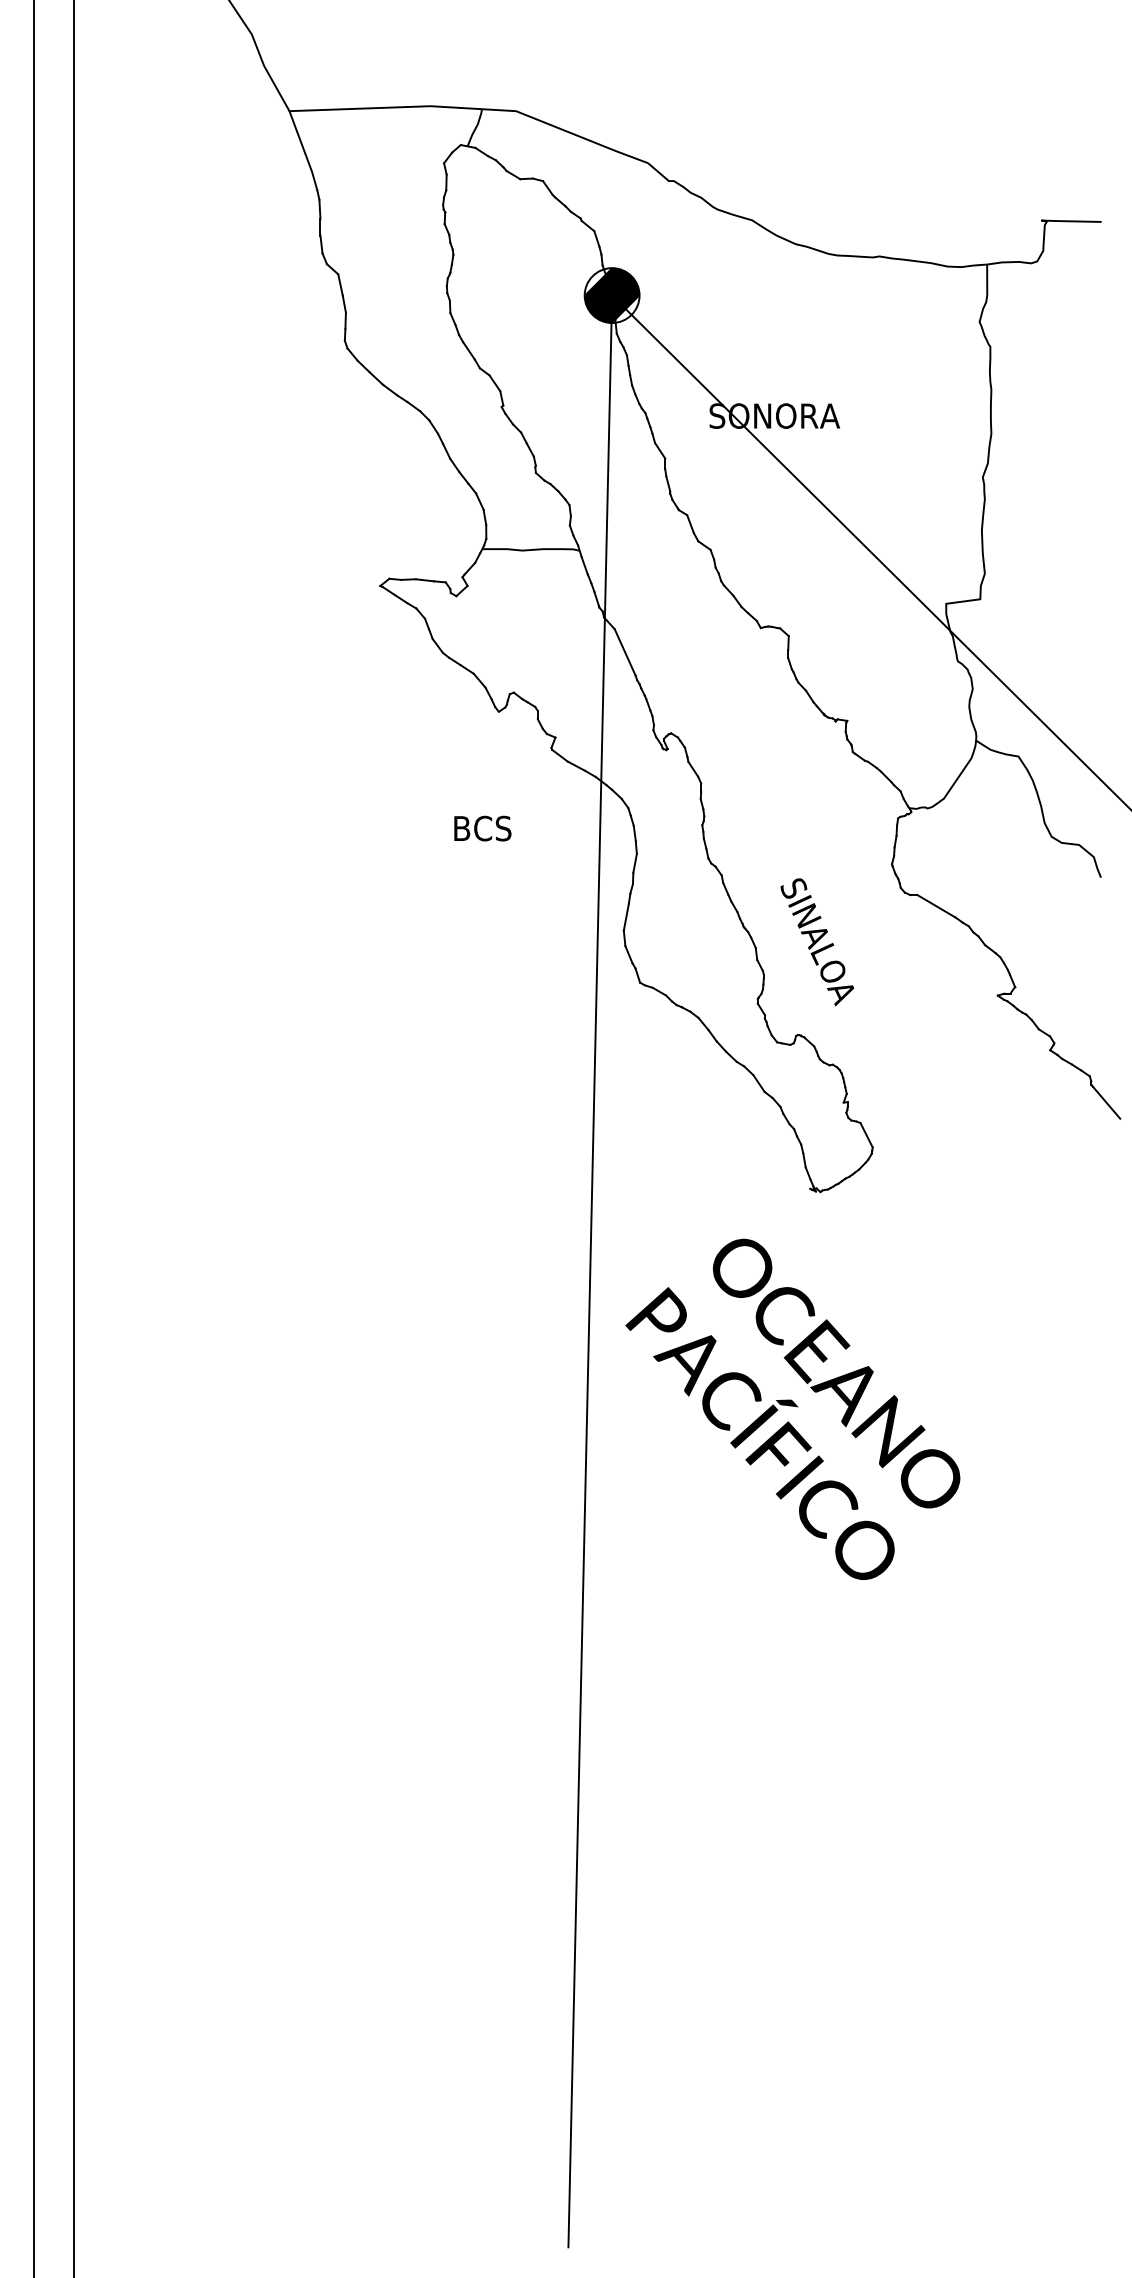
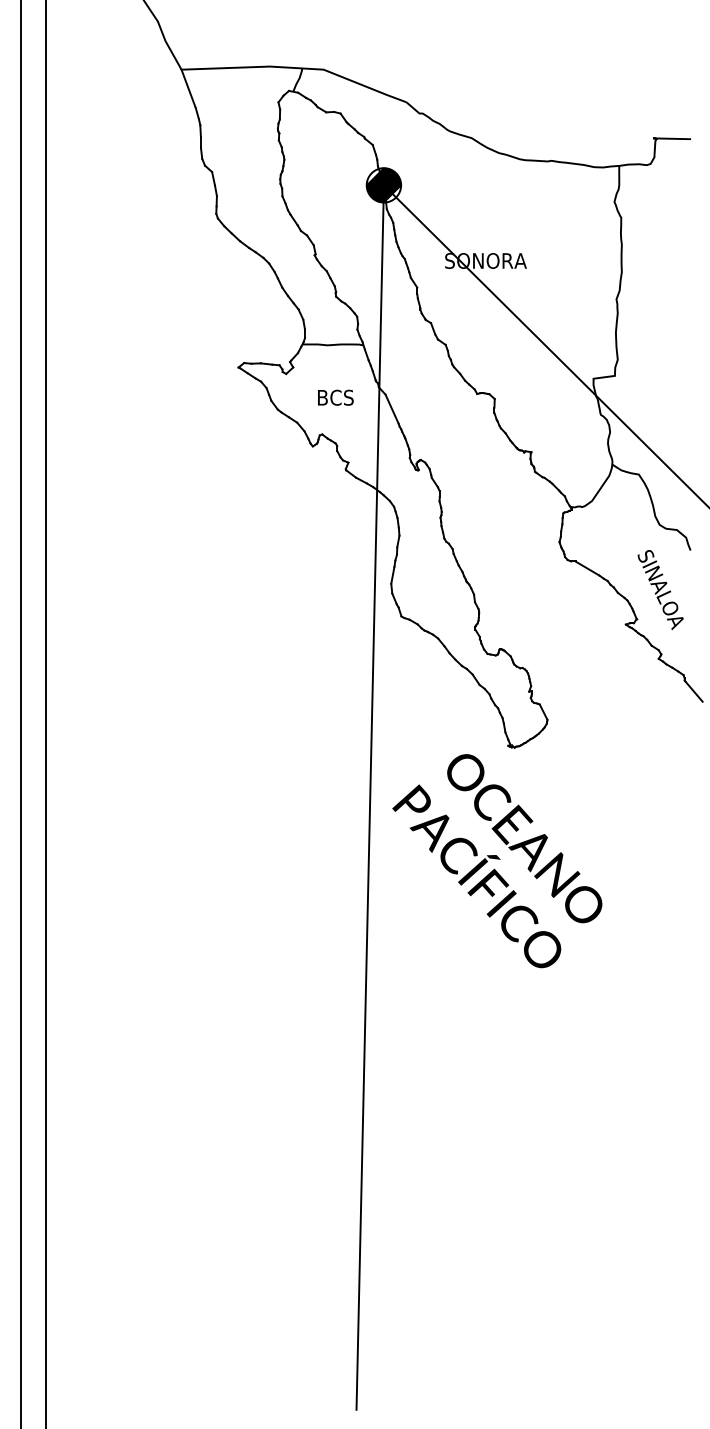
text: (482, 828) -> (335, 397), moved
text: (817, 942) -> (660, 590), moved
text: (793, 1409) -> (497, 861), moved

